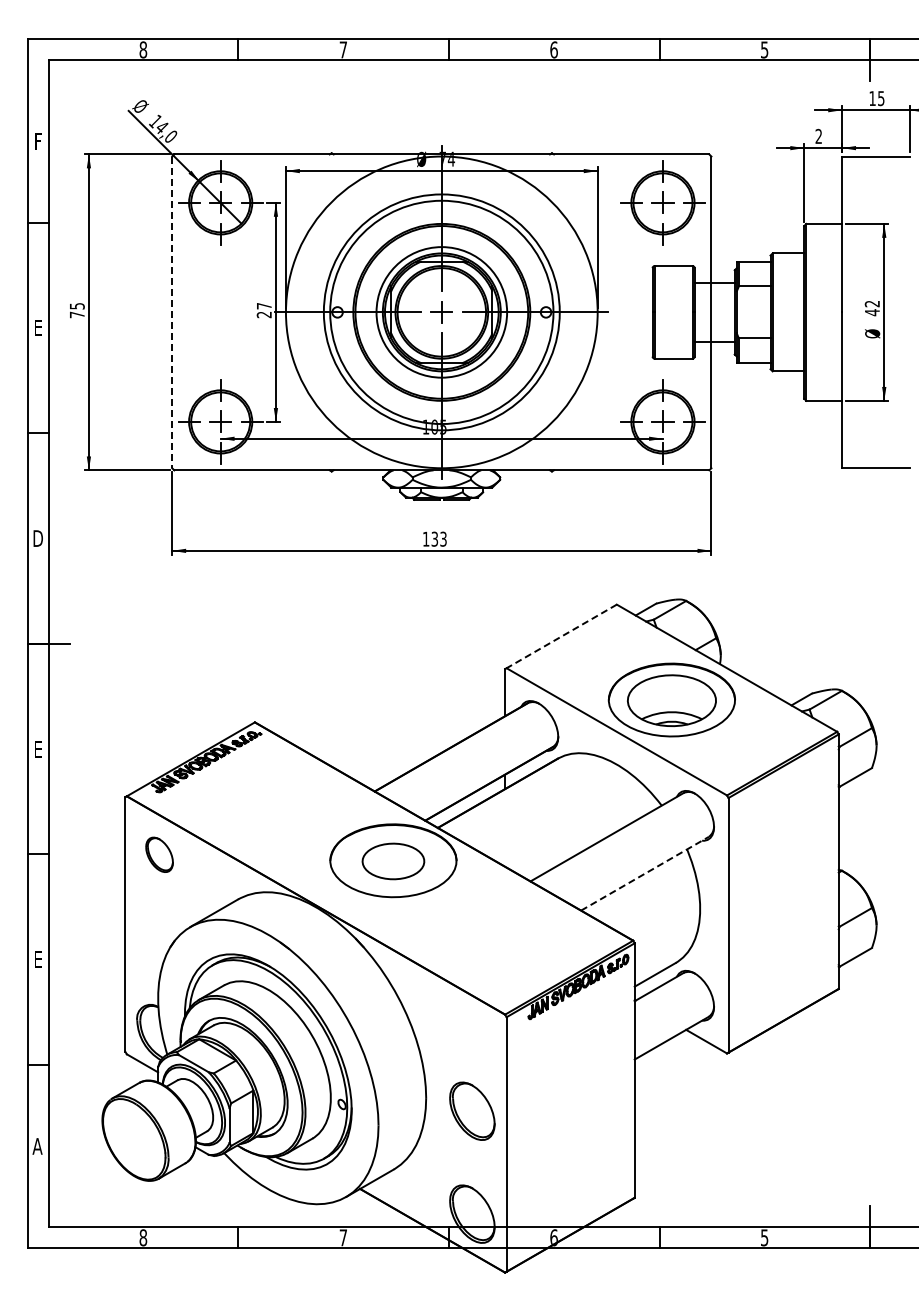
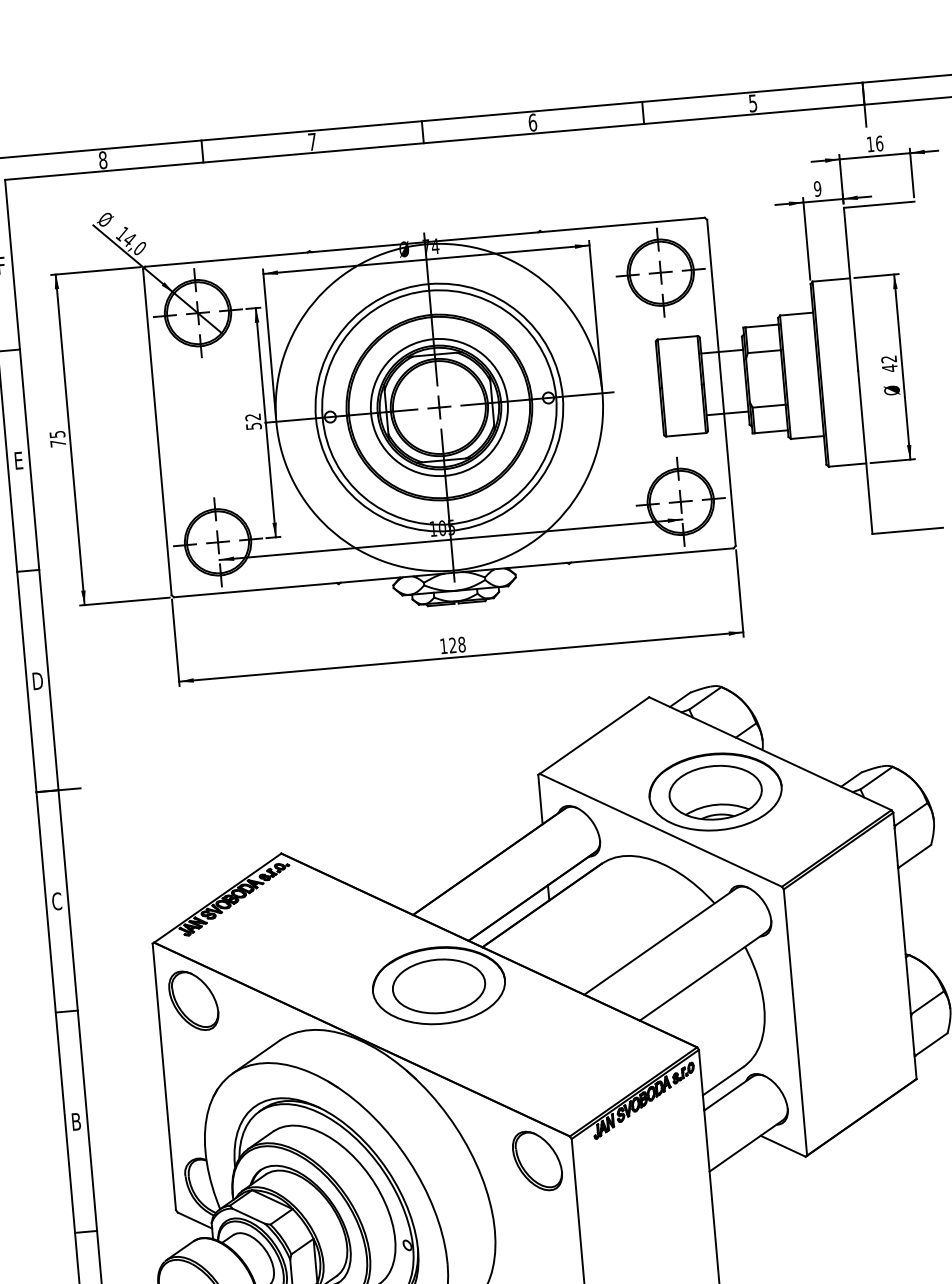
text: (881, 98) -> (879, 143), 15 -> 16
text: (818, 136) -> (817, 189), 2 -> 9
text: (263, 310) -> (252, 421), 27 -> 52
line: (172, 312) -> (157, 432), dashed -> solid
text: (438, 538) -> (456, 644), 133 -> 128
line: (561, 636) -> (594, 735), dashed -> solid
text: (37, 748) -> (56, 900), E -> C
part: (159, 854) -> (193, 1000), size x1.67
part: (393, 861) -> (439, 986), size x1.43
line: (644, 873) -> (702, 976), dashed -> solid
text: (38, 959) -> (76, 1121), E -> B
part: (472, 1110) -> (537, 1160), moved

